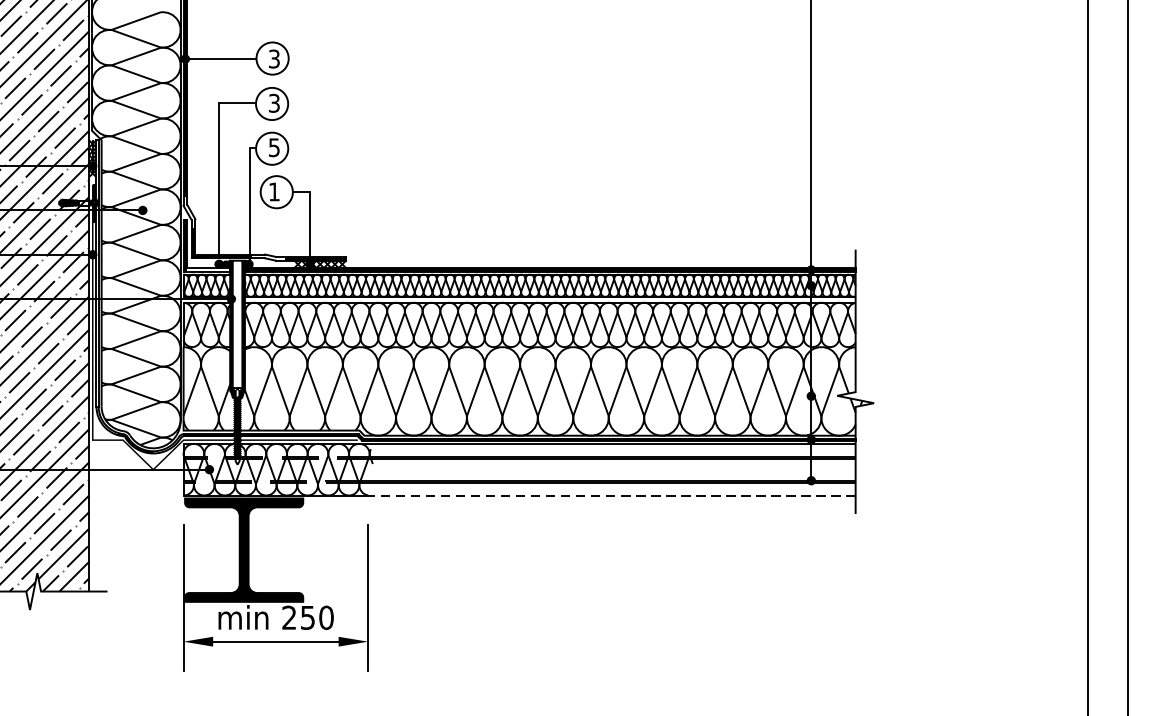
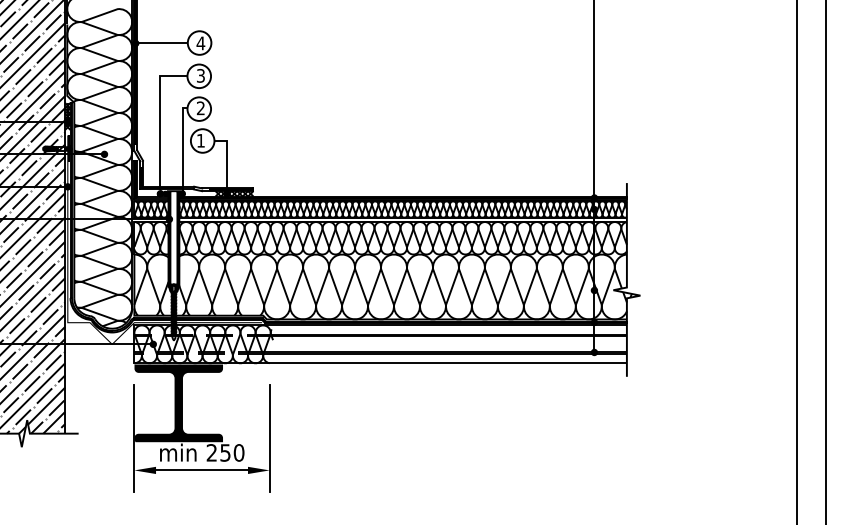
text: (273, 59) -> (200, 43), 3 -> 4
text: (273, 147) -> (200, 108), 5 -> 2
line: (612, 495) -> (448, 363), dashed -> solid

